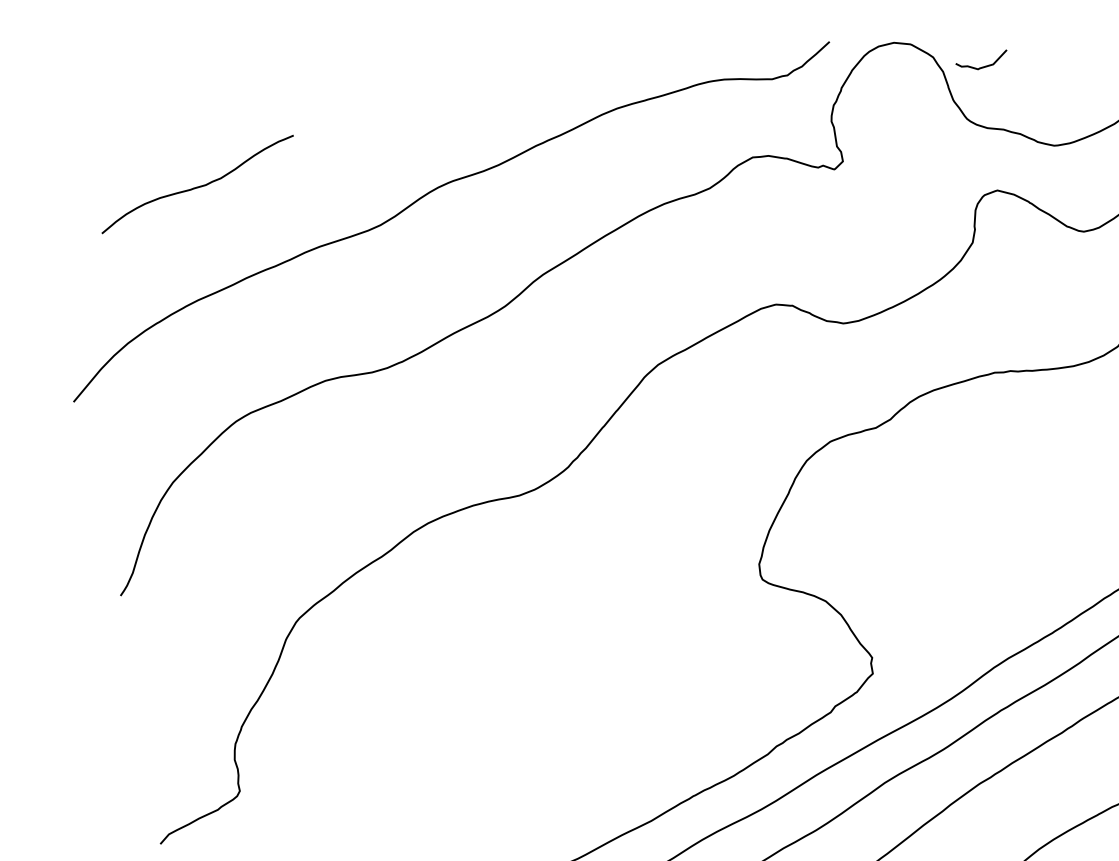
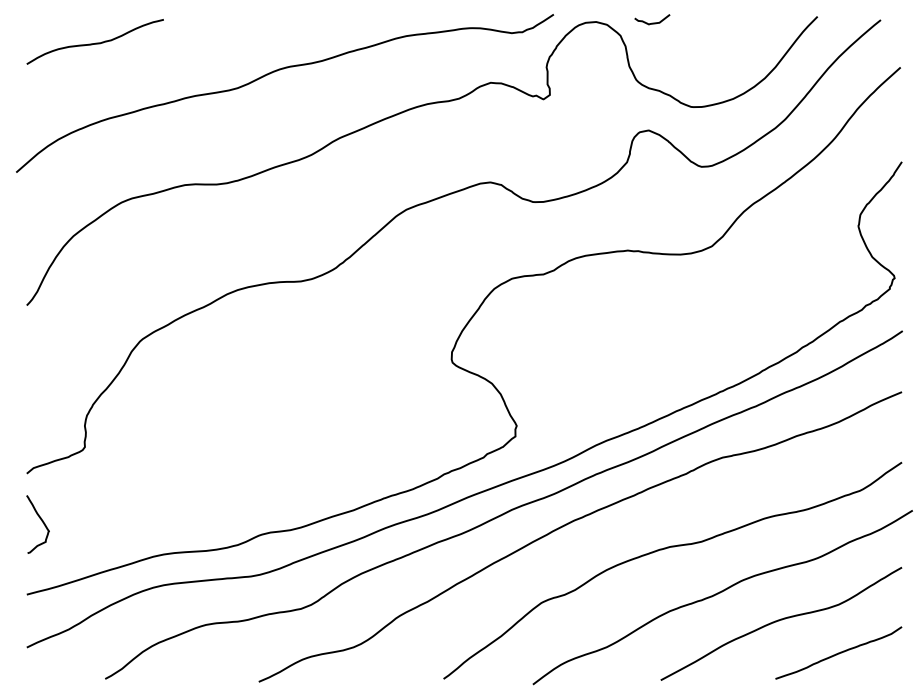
curve: (982, 65) -> (652, 22), moved
curve: (198, 185) -> (95, 42), moved

